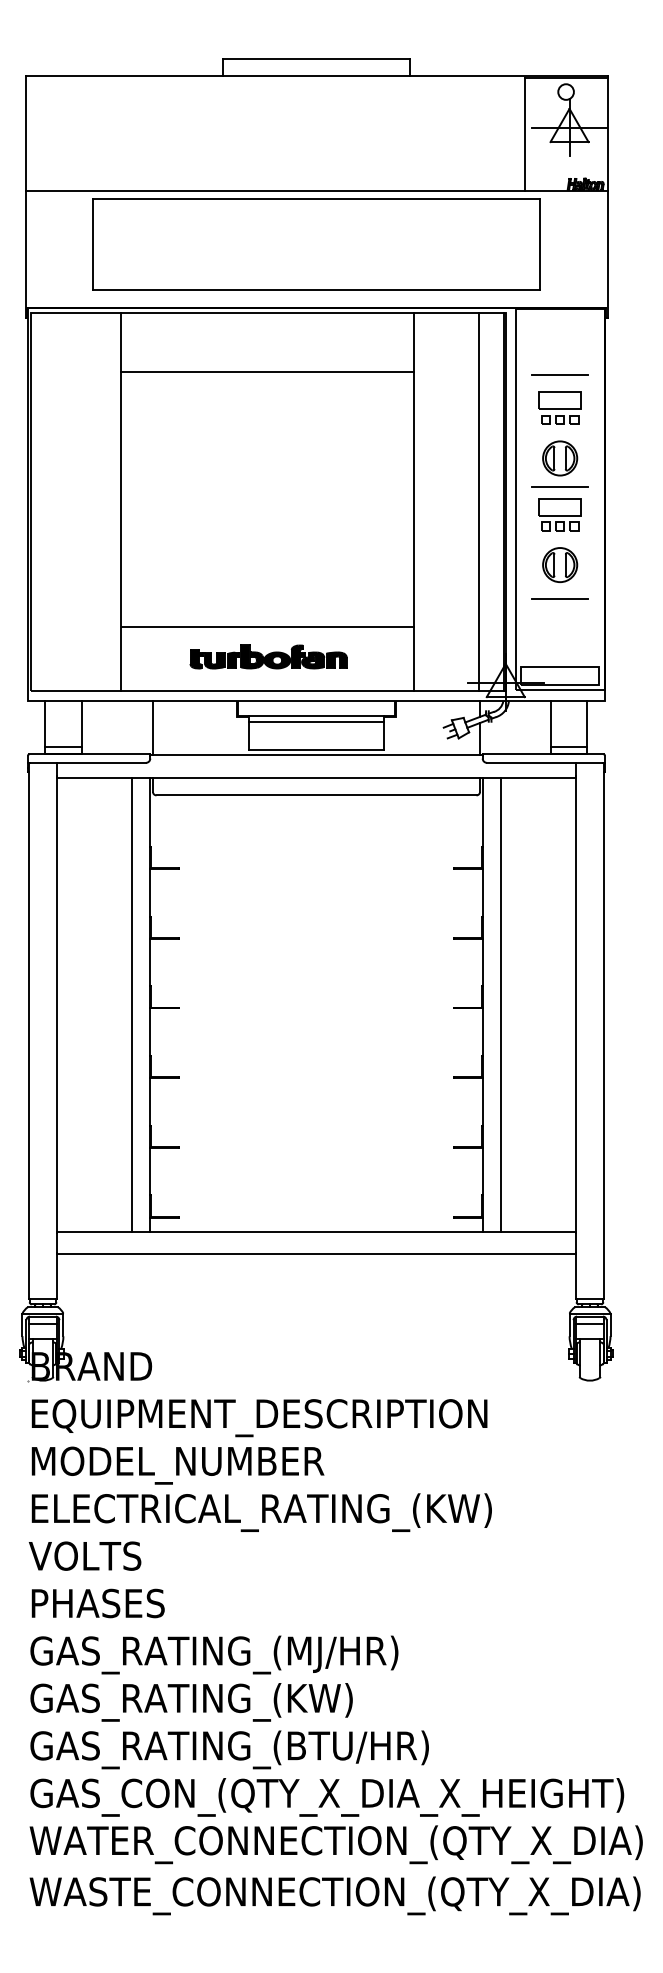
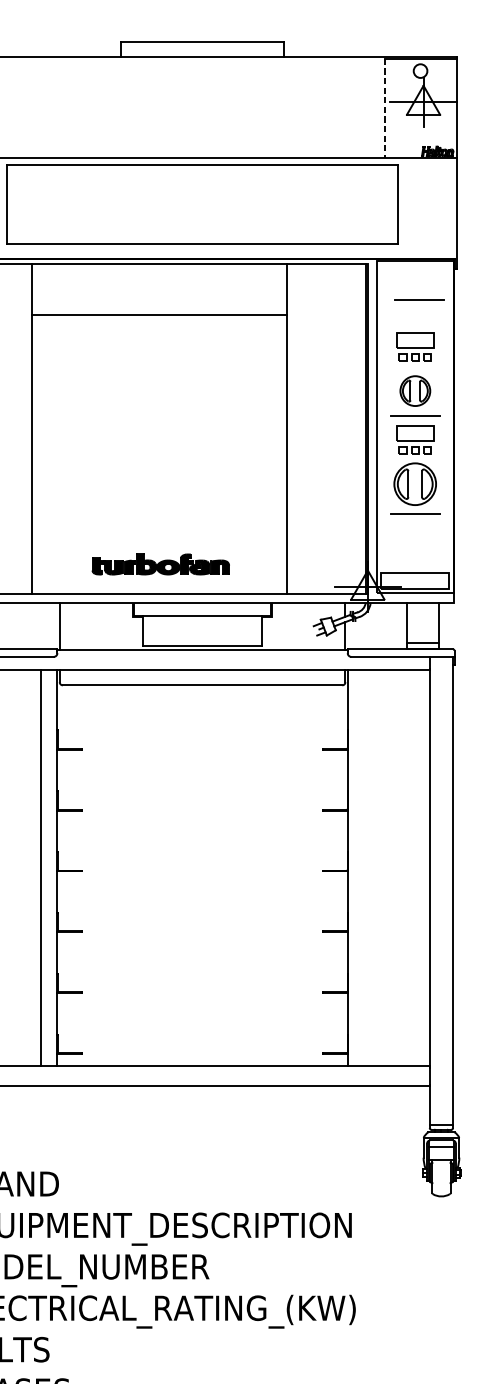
line: (525, 134) -> (385, 108), solid -> dashed
line: (559, 374) -> (419, 299), moved
line: (479, 501) -> (344, 428), removed
part: (560, 564) -> (415, 483), size x1.4
line: (267, 626) -> (159, 537), removed
line: (316, 721) -> (202, 620), removed
line: (501, 1004) -> (364, 867), removed

